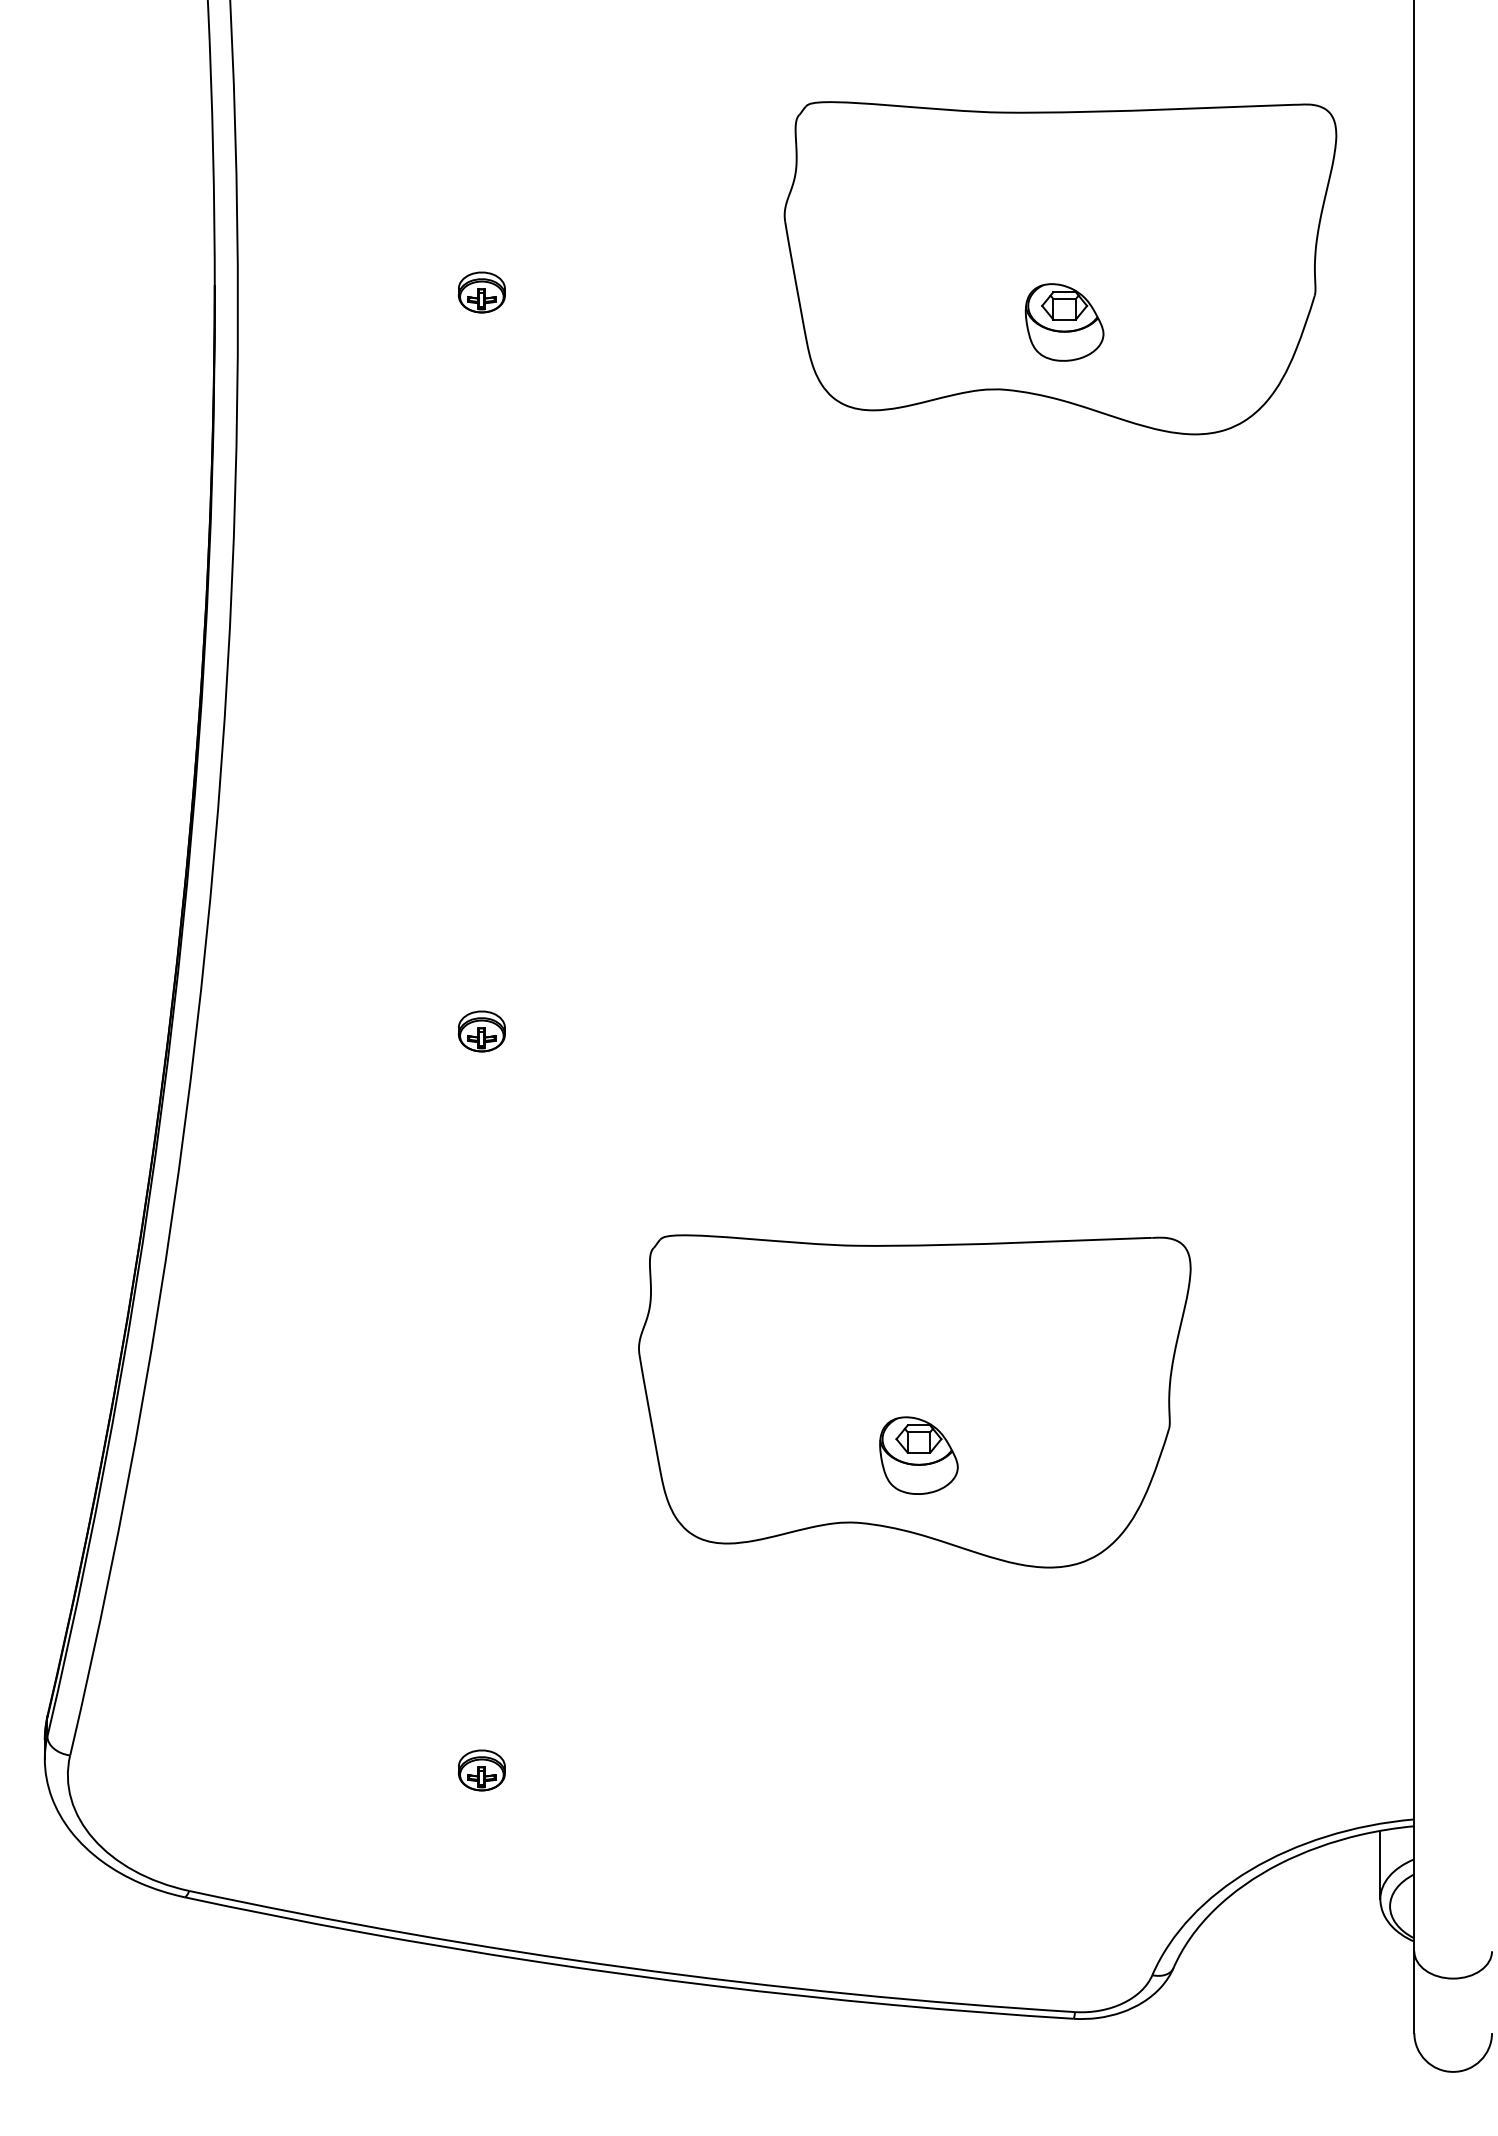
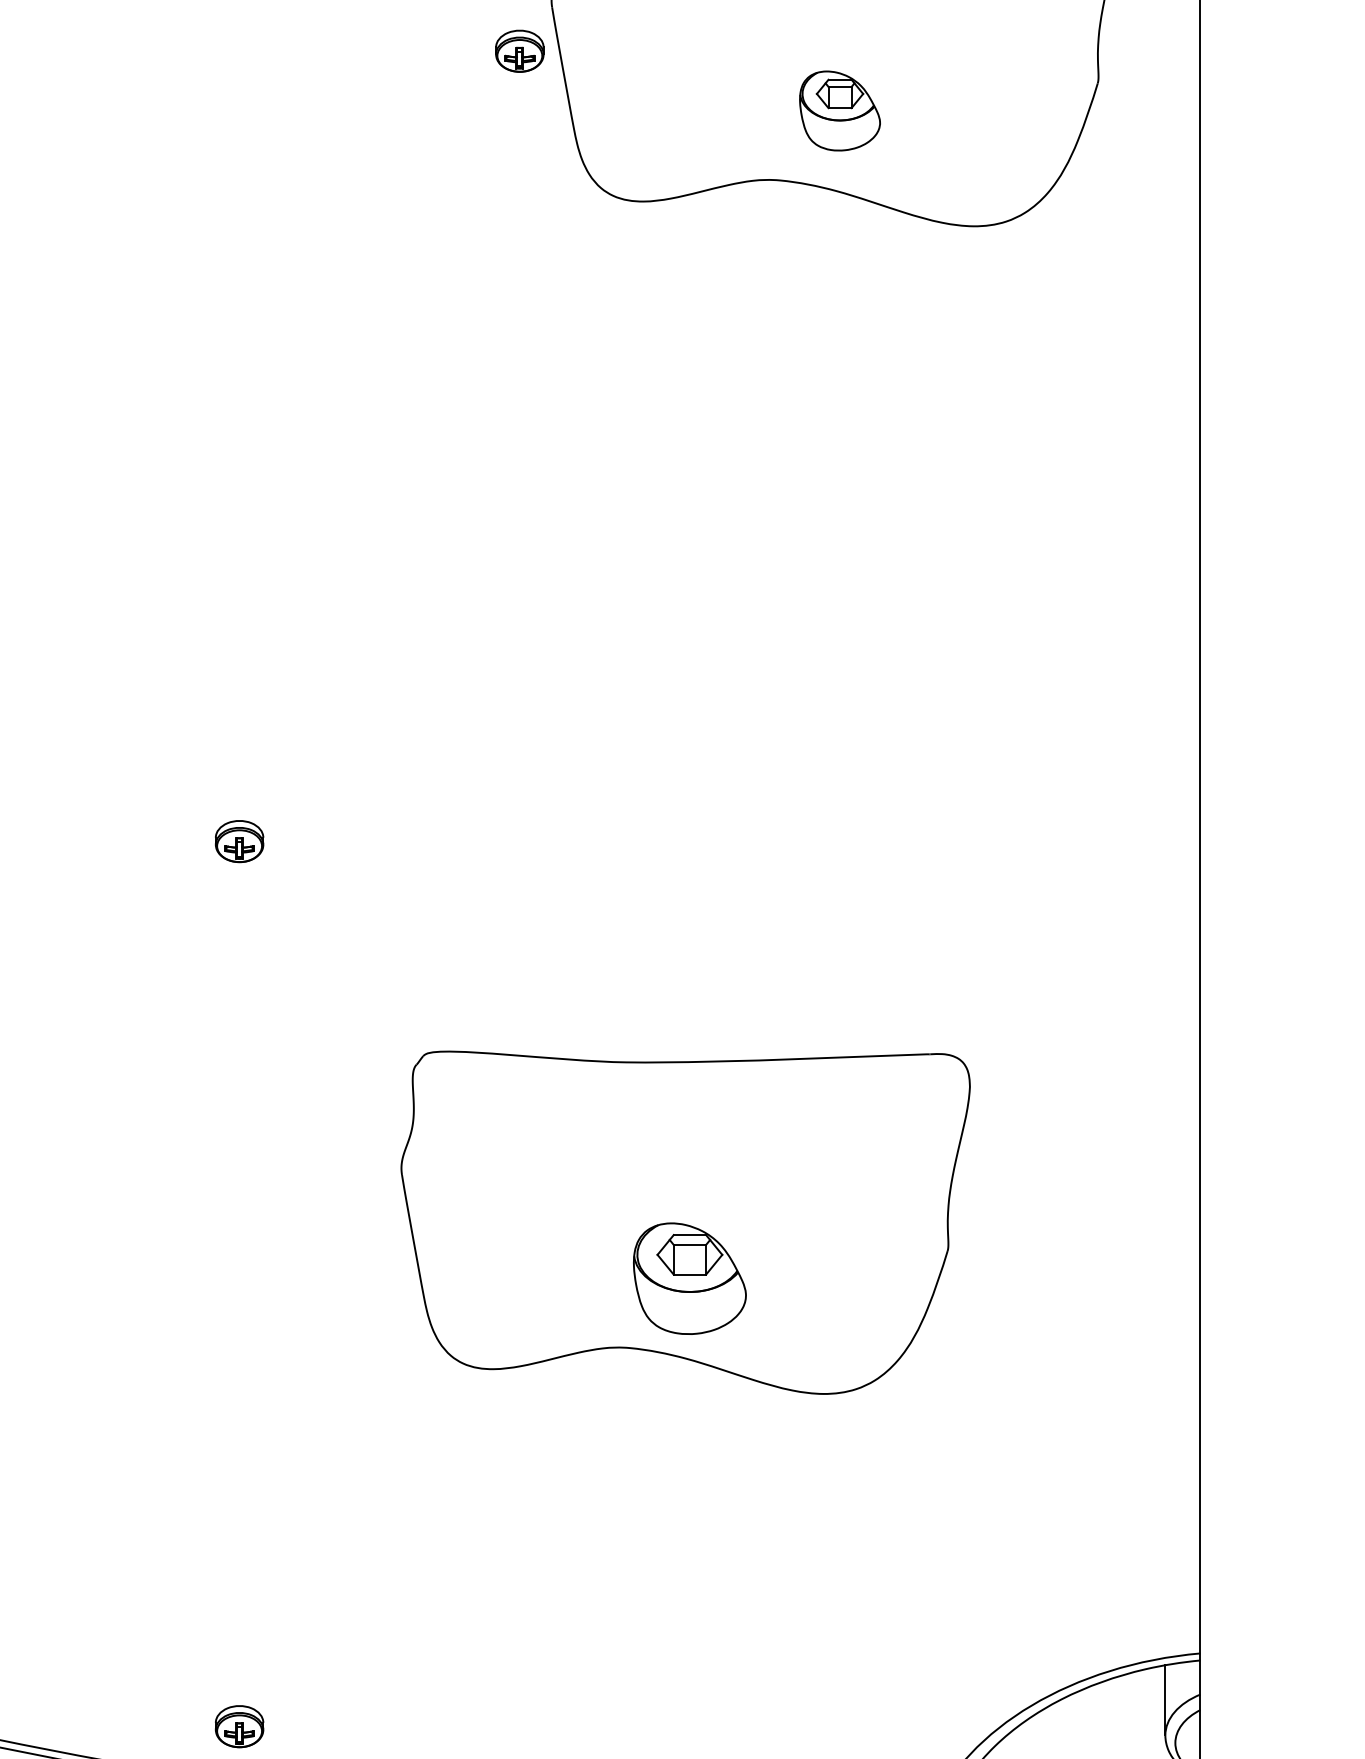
part: (481, 292) -> (519, 51), moved
part: (918, 1455) -> (689, 1278), size x1.4
part: (481, 1770) -> (239, 1726), moved

